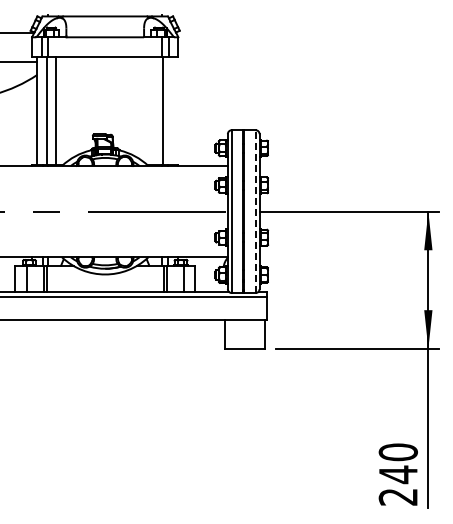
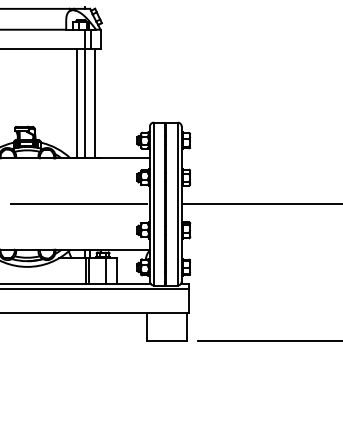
line: (154, 110) -> (76, 102), added
line: (173, 110) -> (95, 102), added
line: (255, 211) -> (177, 203), dashed -> solid

